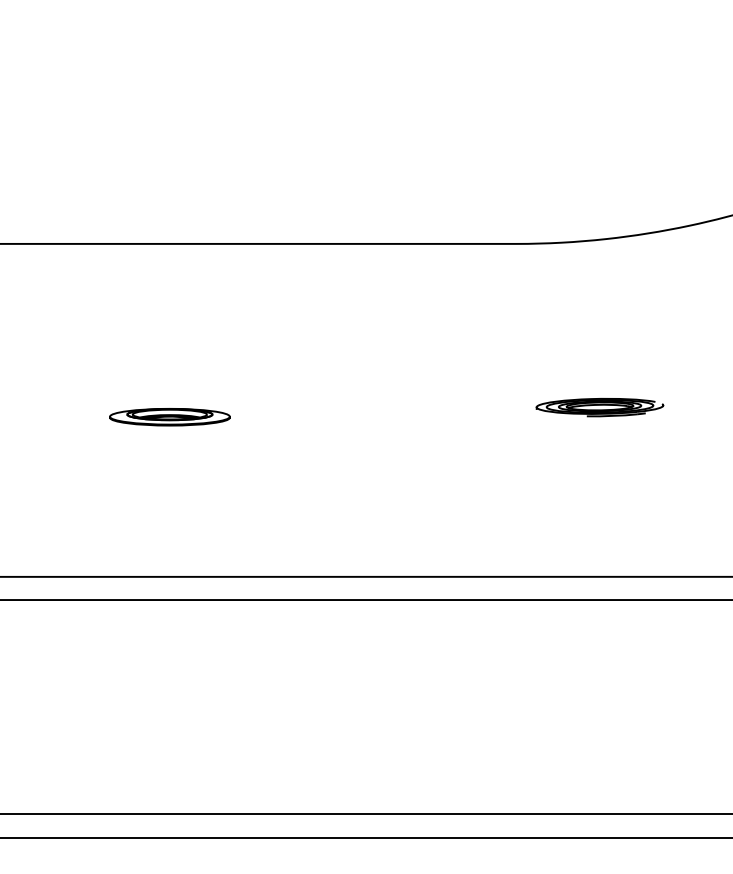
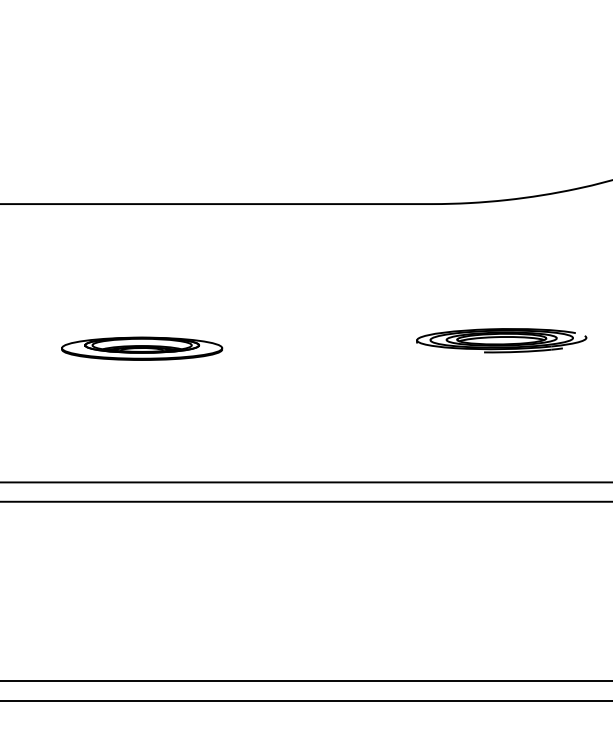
part: (599, 407) -> (501, 340), size x1.6
part: (169, 417) -> (141, 349), size x1.6

